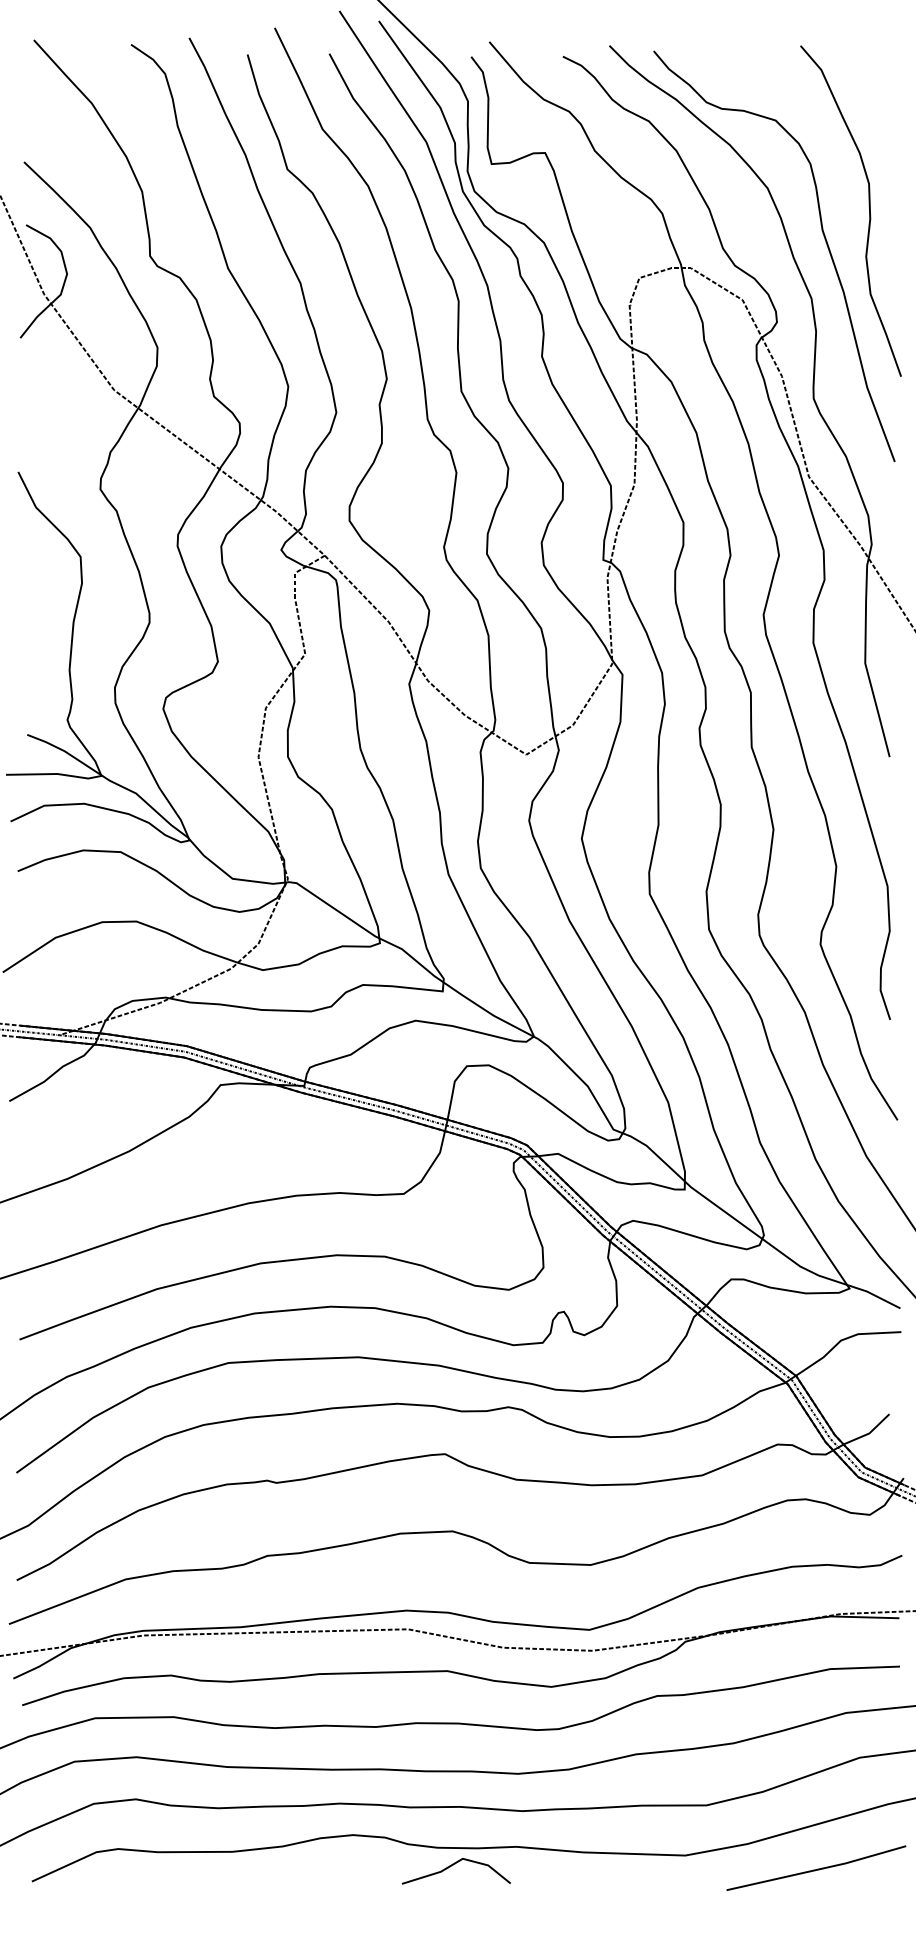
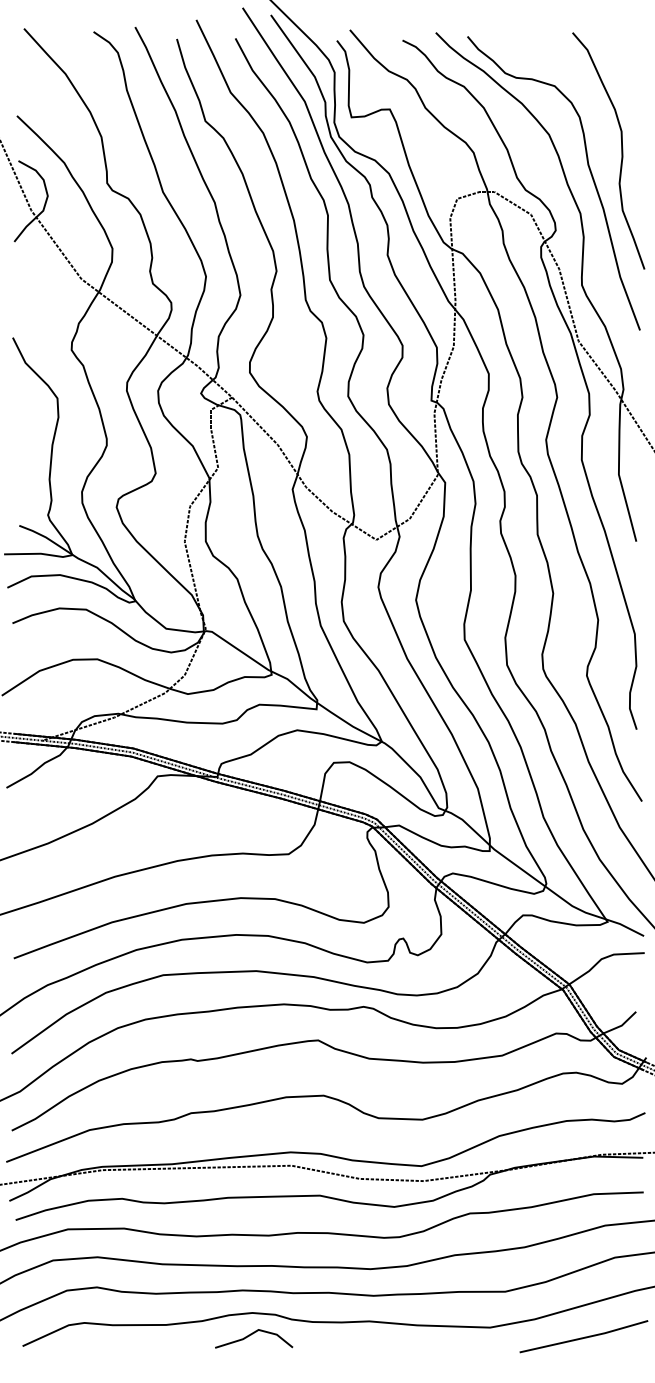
line: (453, 1865) -> (252, 1334), moved

